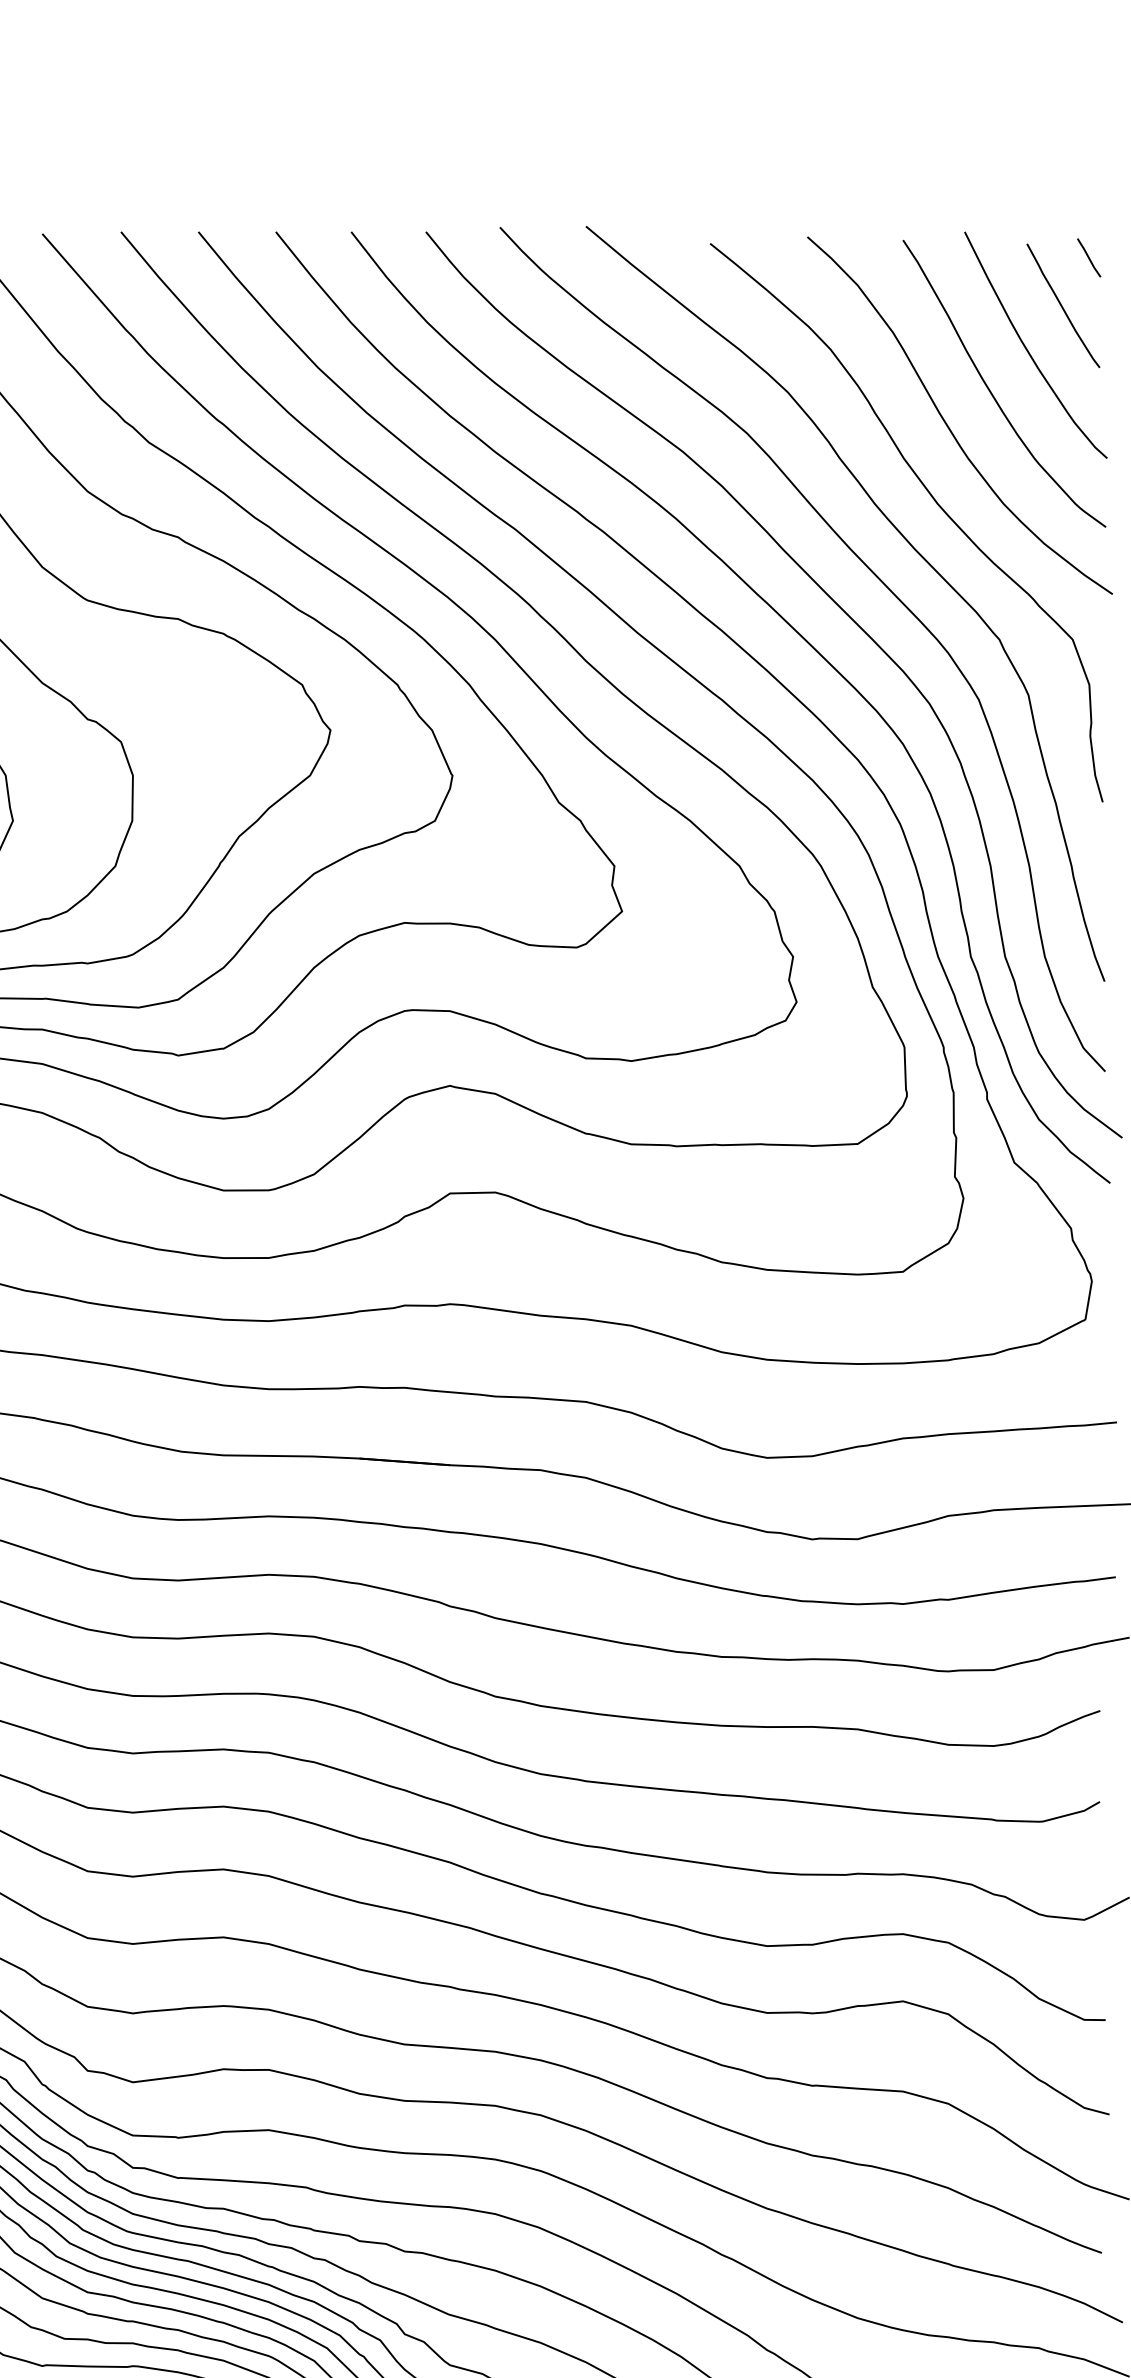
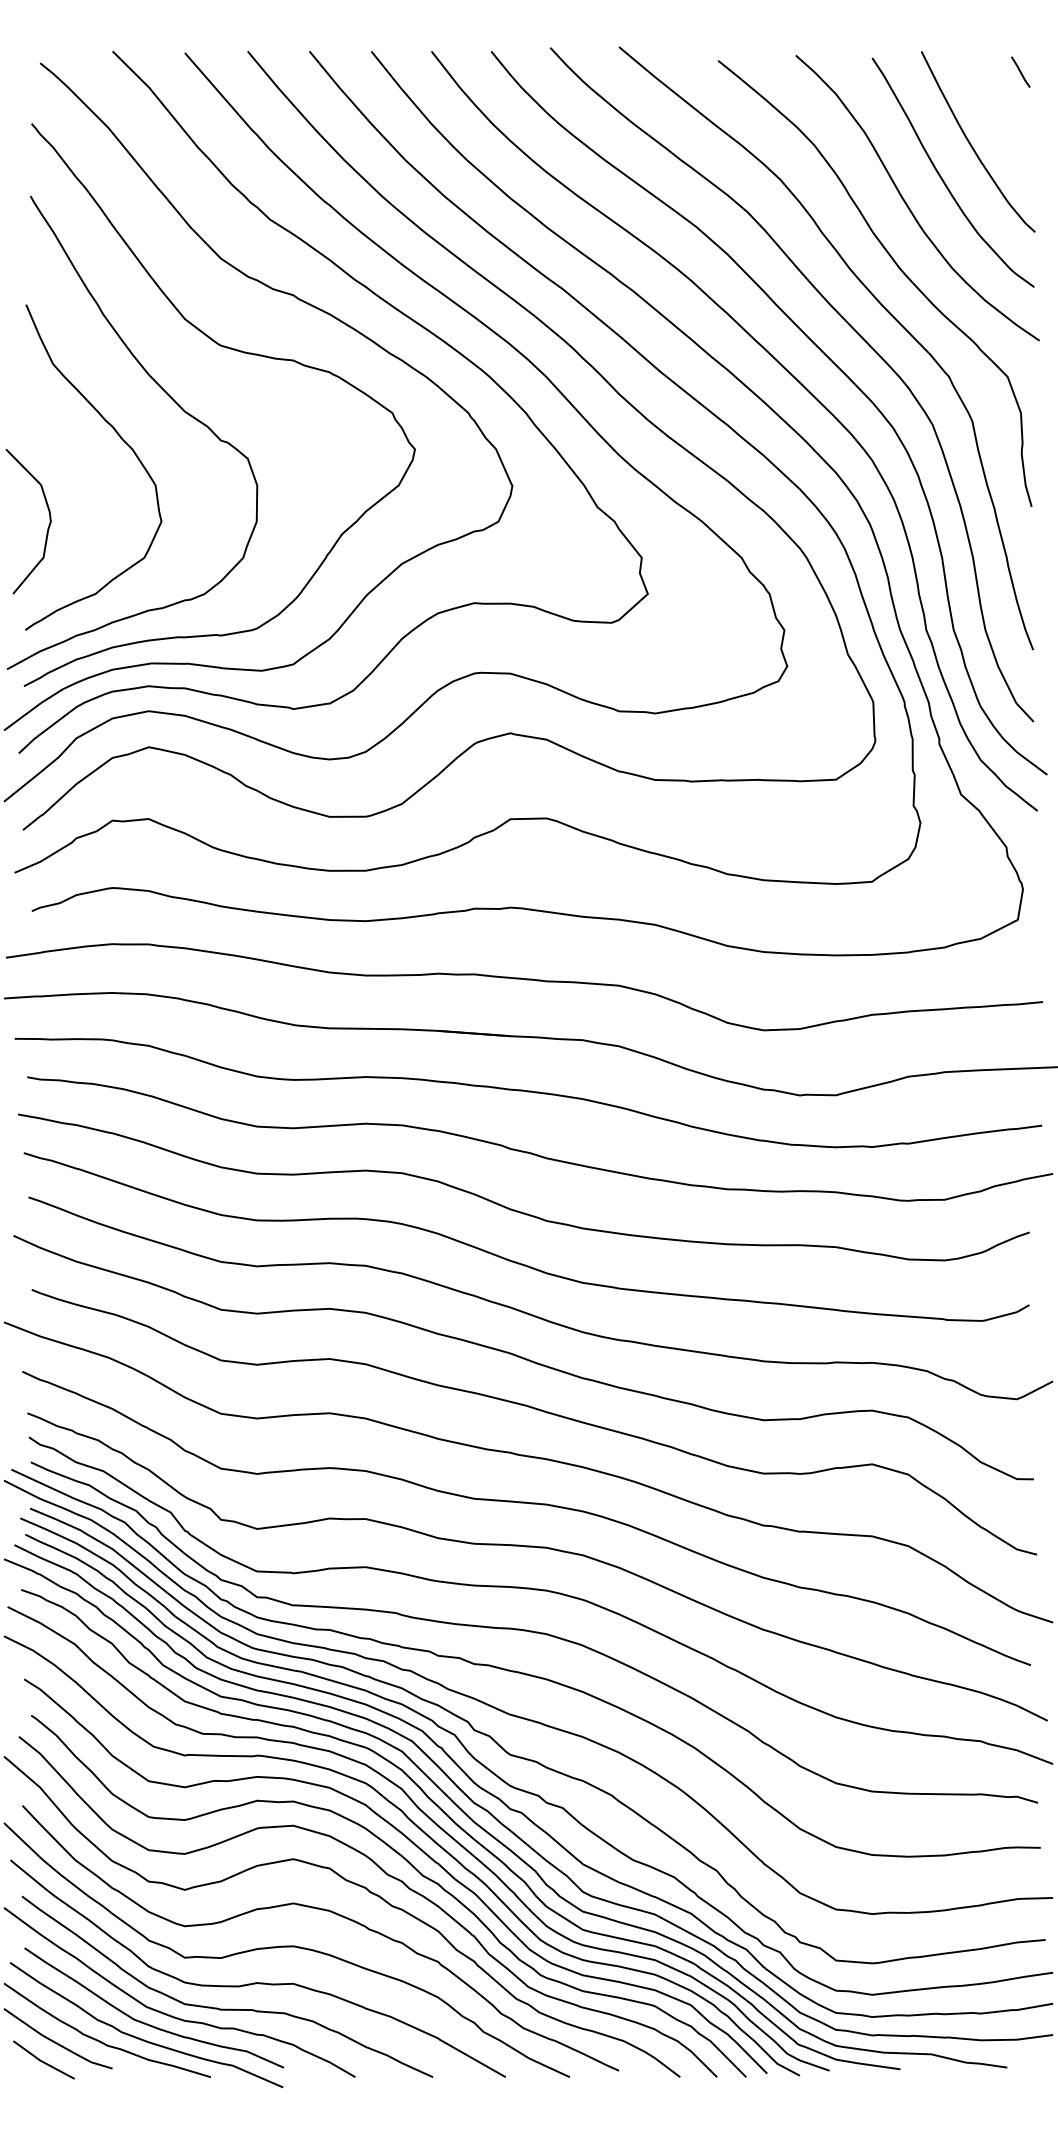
curve: (1062, 305) -> (999, 110), removed

